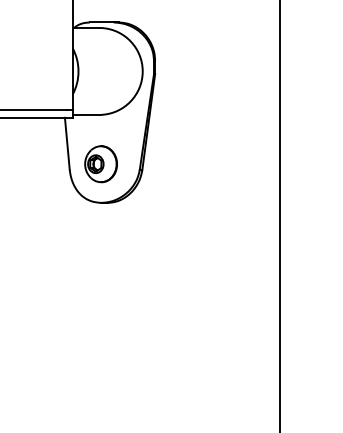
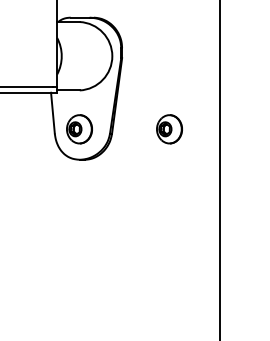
part: (215, 164) -> (169, 129), added

